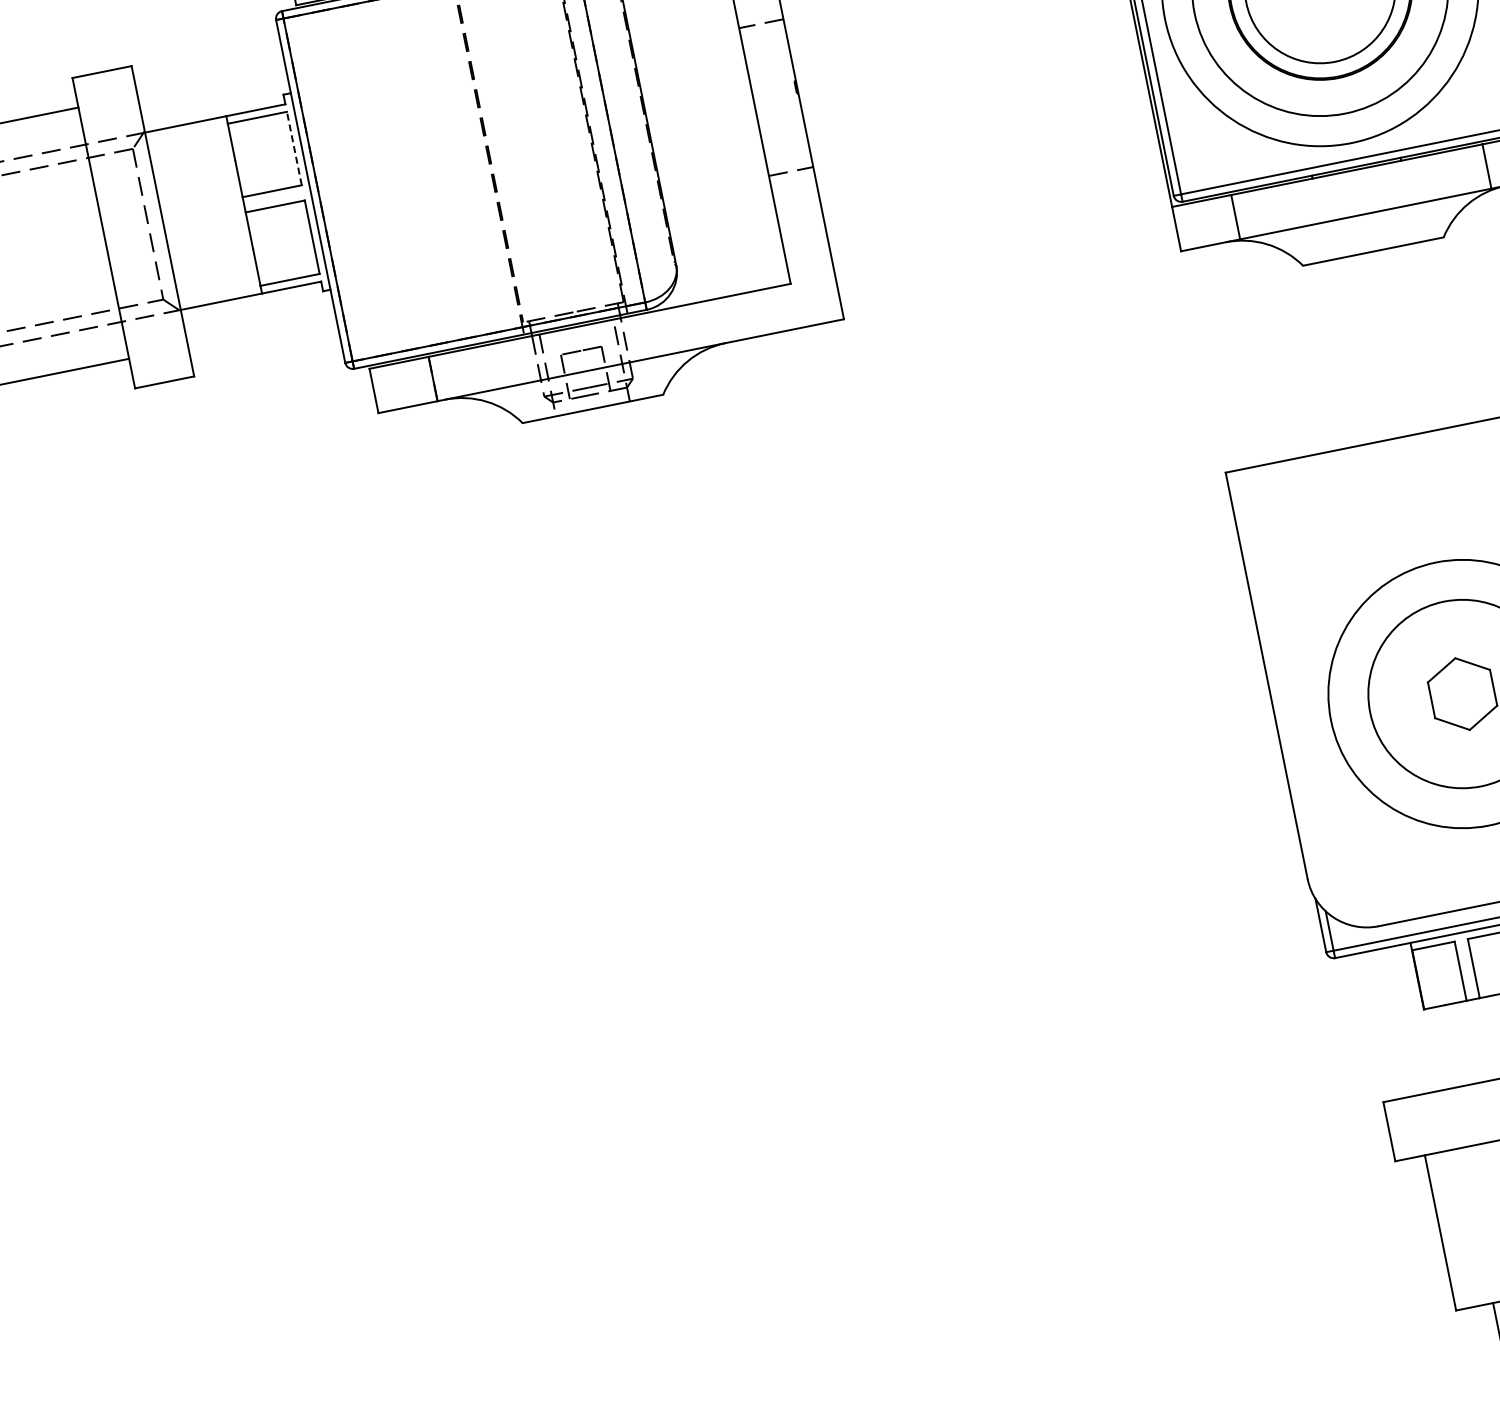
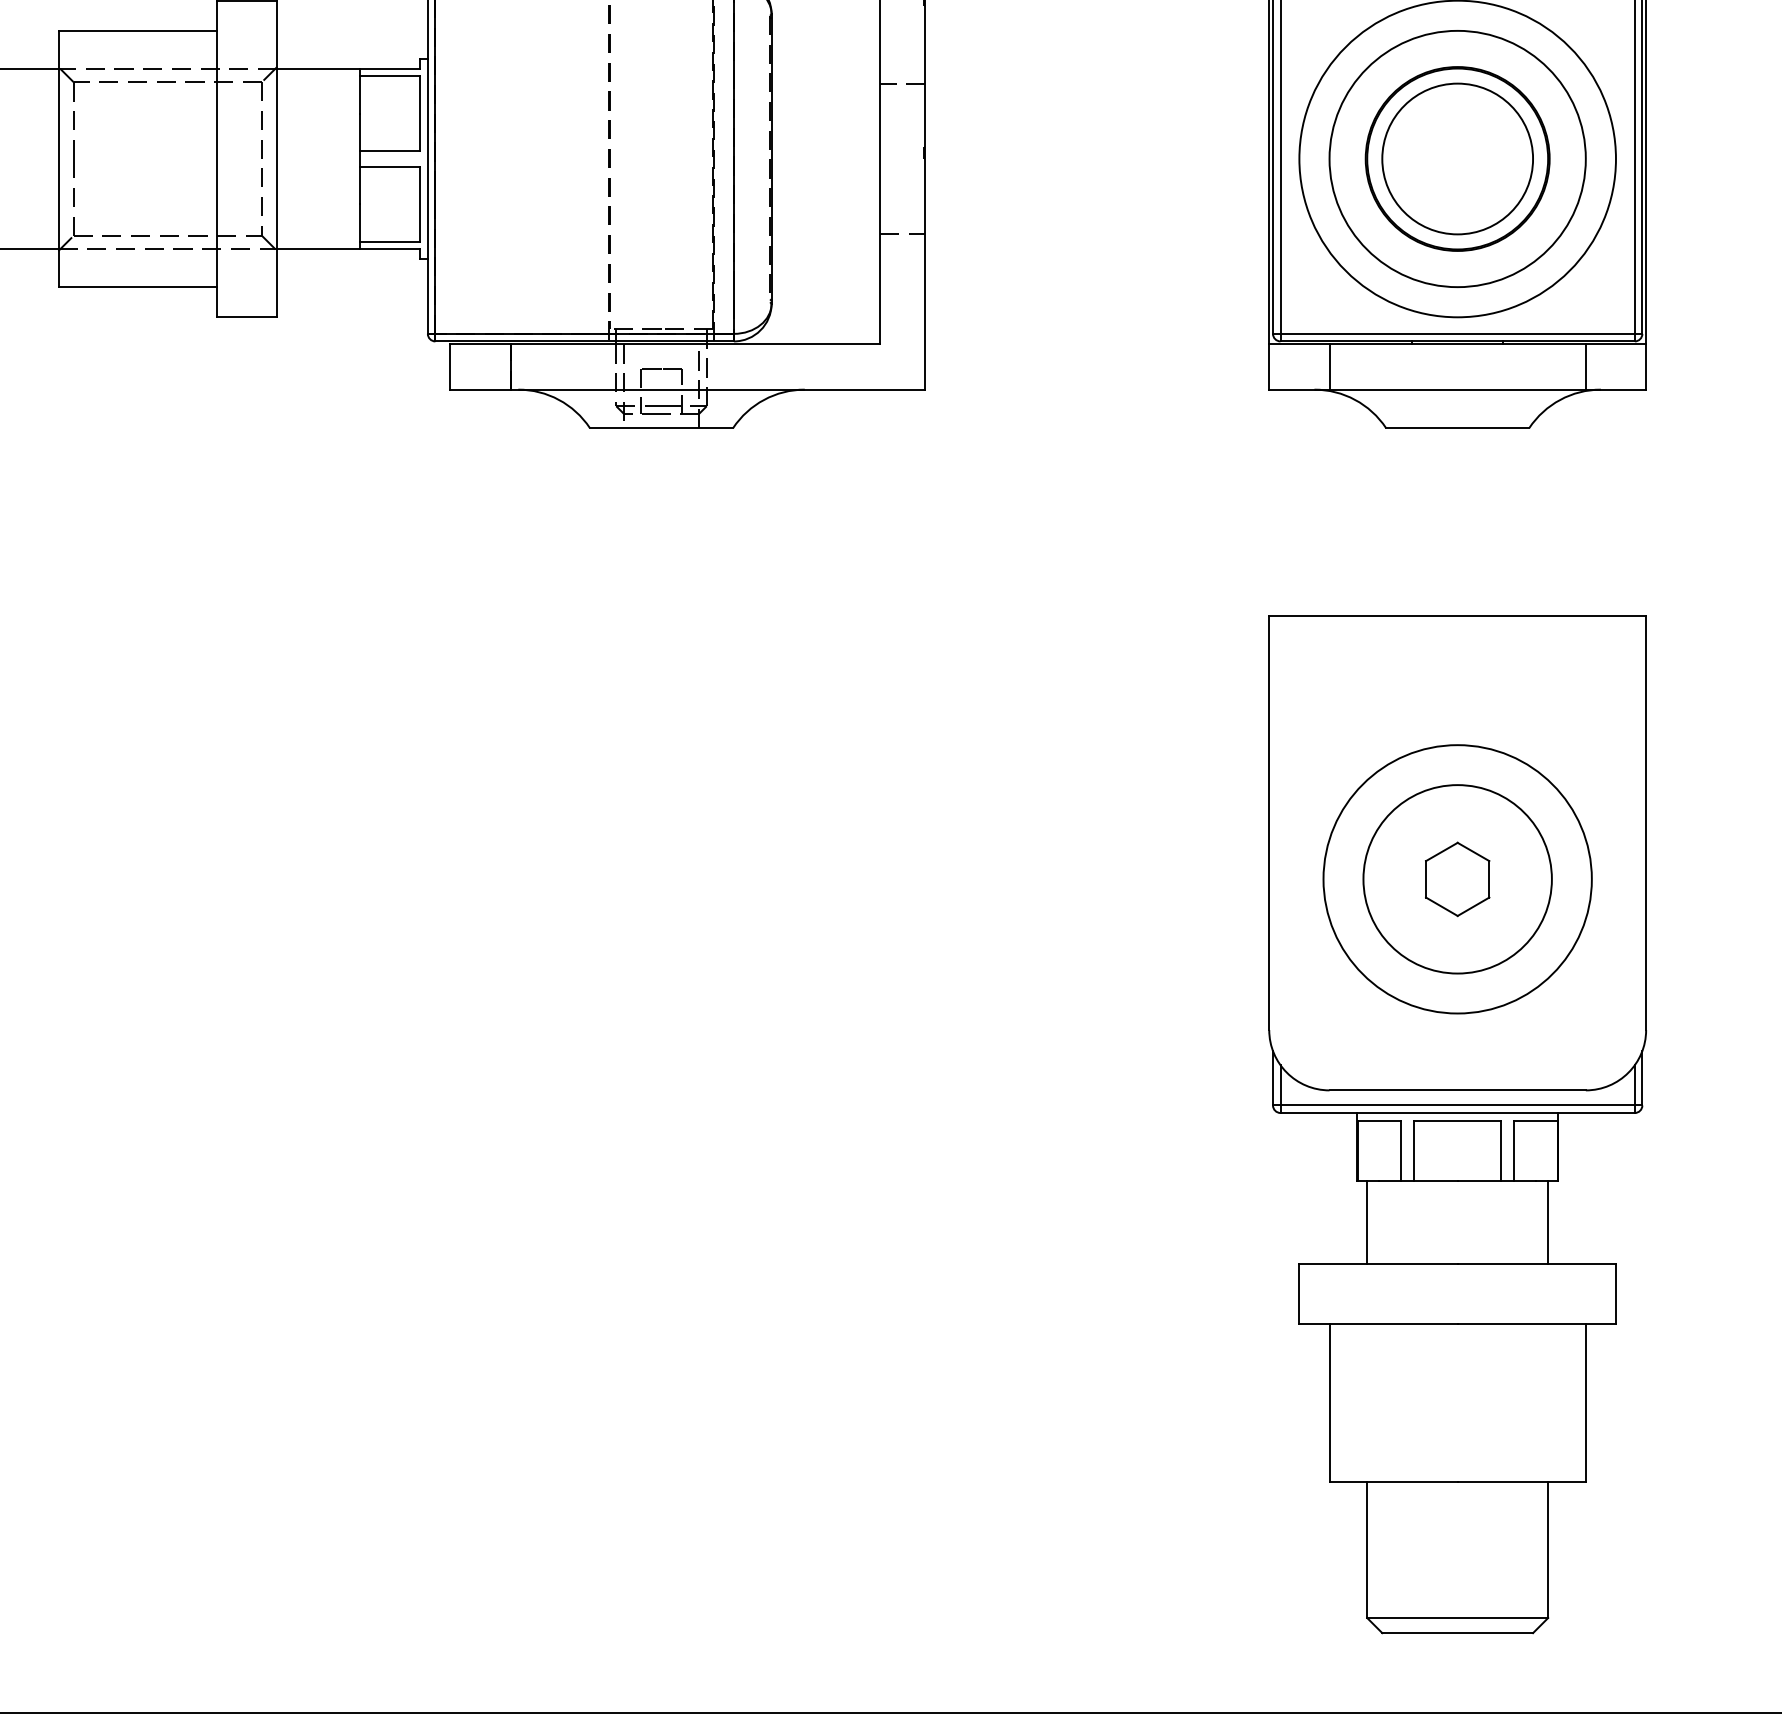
line: (294, 148) -> (420, 113), dashed -> solid
line: (1441, 1047) -> (1367, 1221), added

